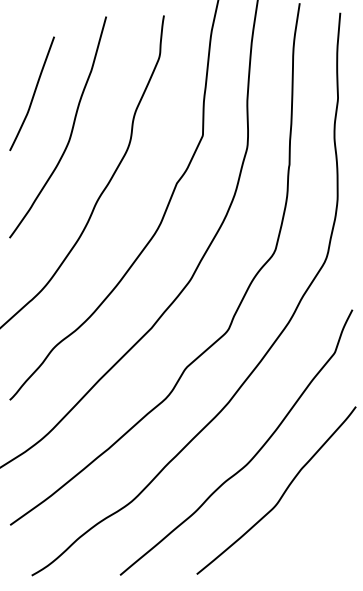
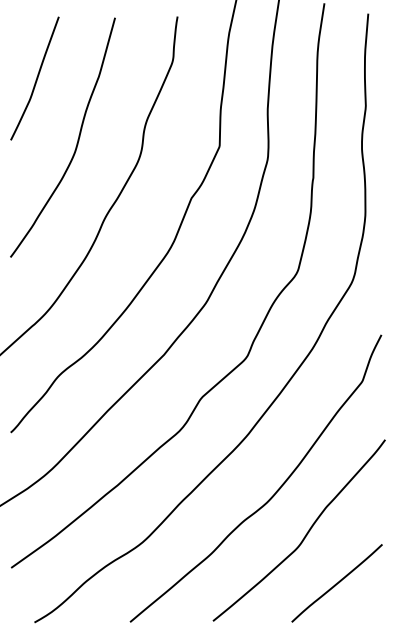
curve: (33, 93) -> (36, 78), moved
line: (311, 539) -> (337, 583), added

